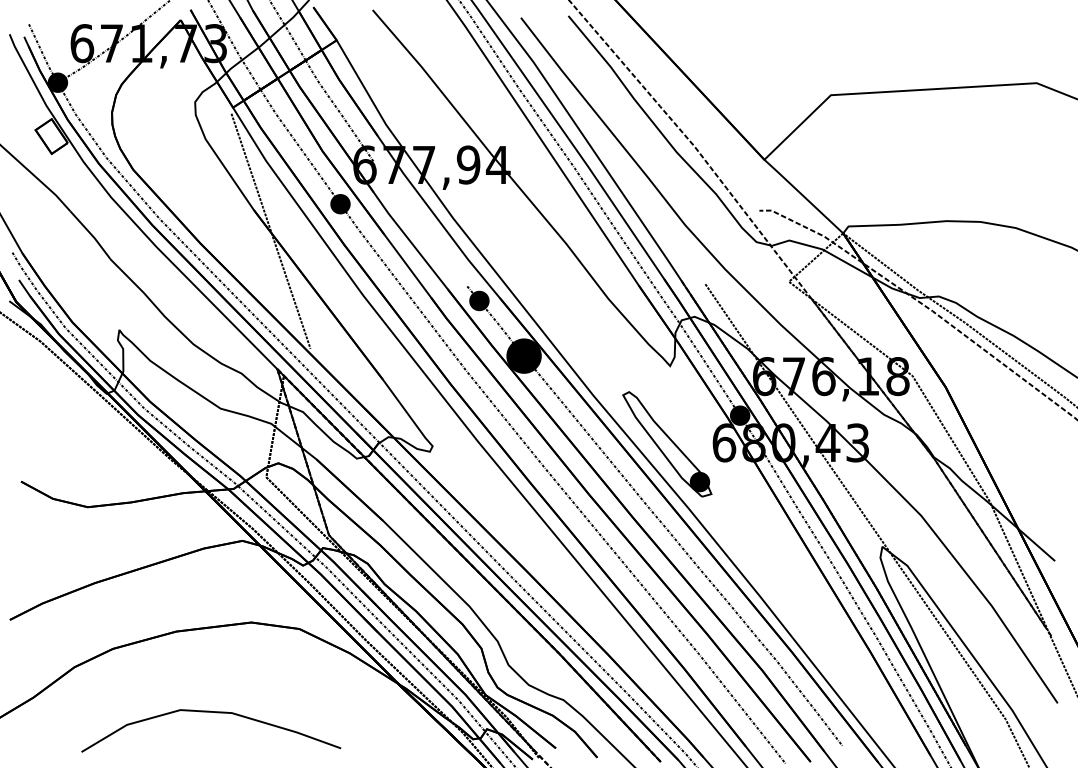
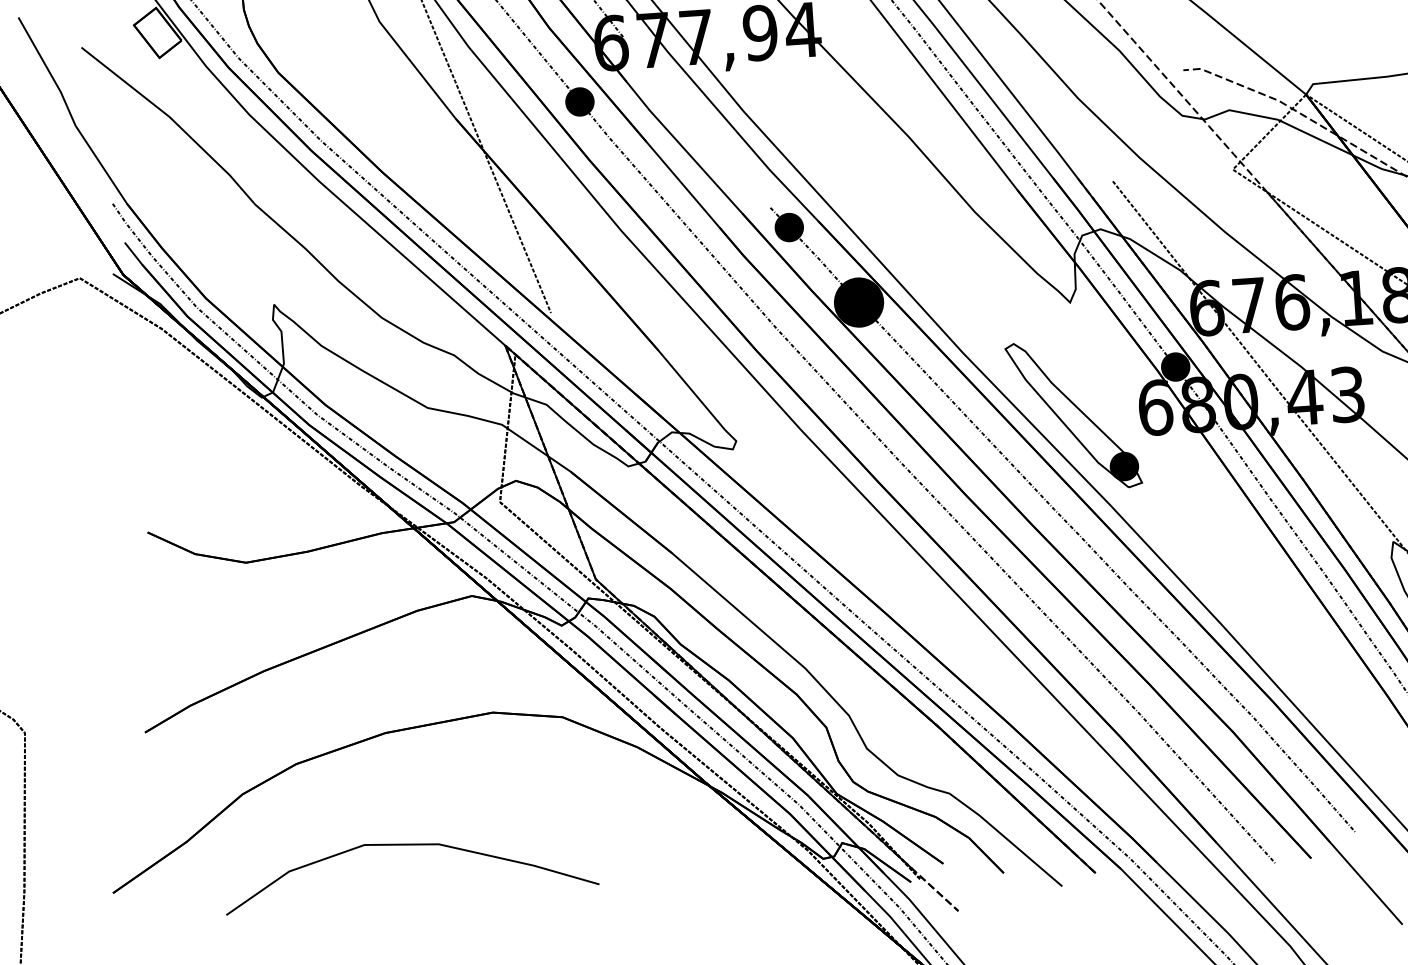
curve: (216, 713) -> (416, 846), moved

